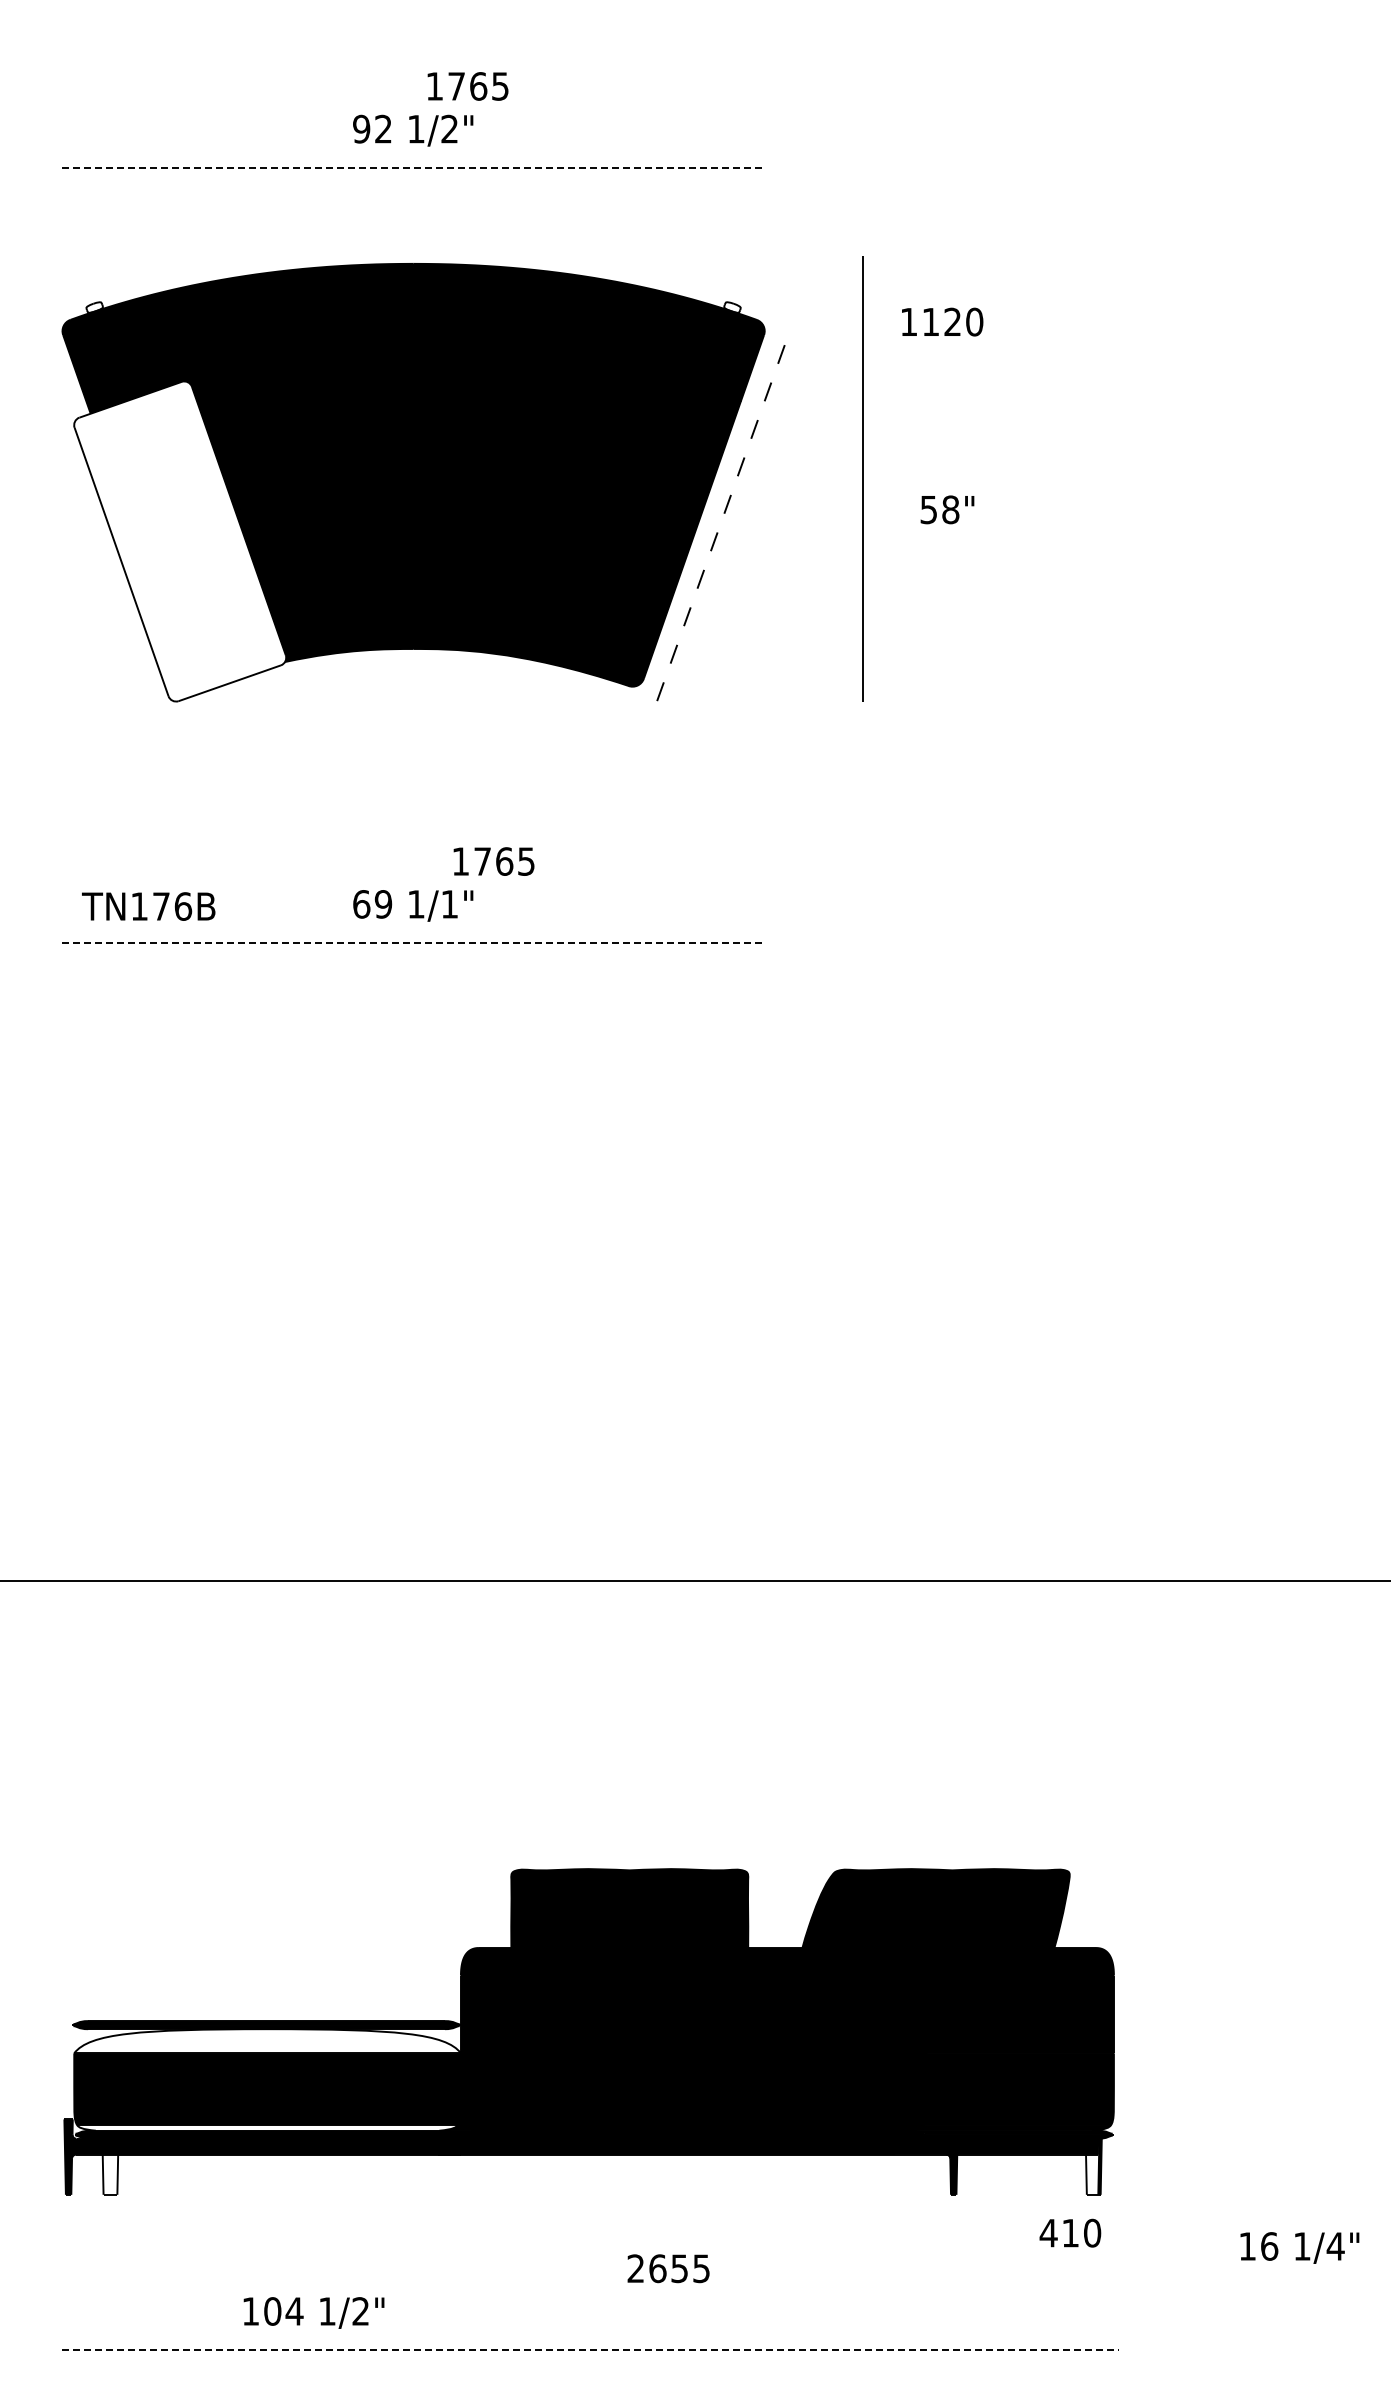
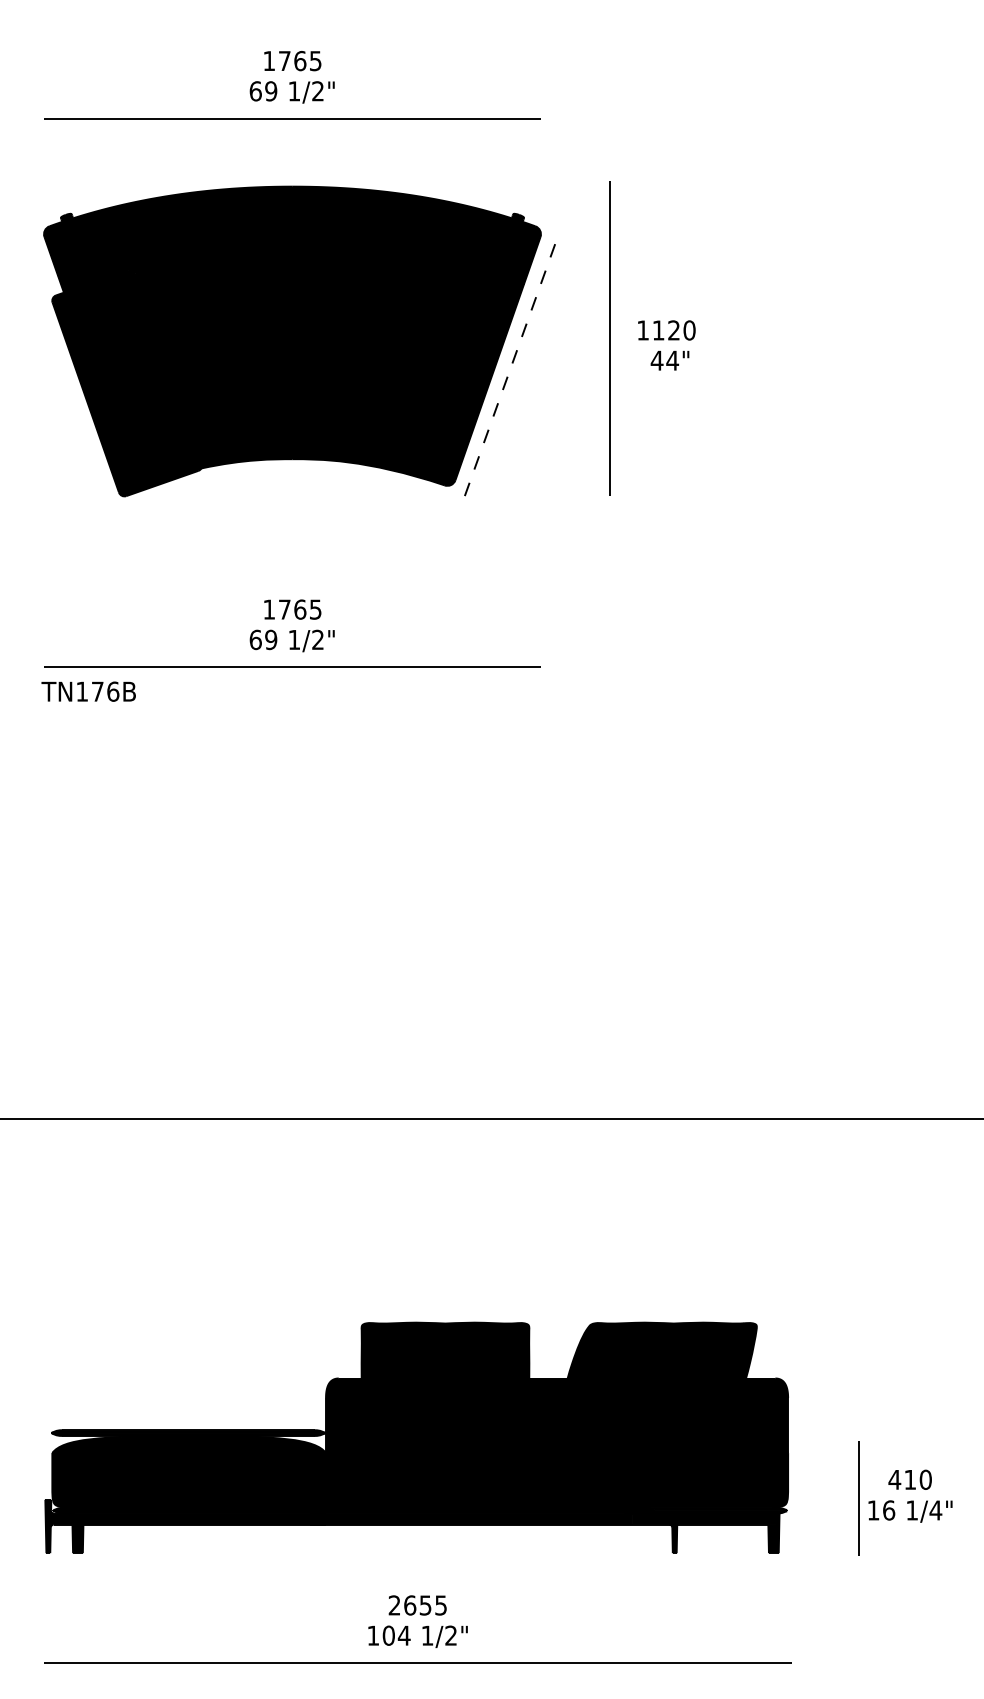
text: (467, 86) -> (292, 61), moved
text: (372, 128) -> (263, 90), 92 -> 69
line: (414, 167) -> (293, 118), dashed -> solid
fill: (94, 307) -> (66, 217), added
fill: (732, 307) -> (518, 217), added
text: (942, 321) -> (666, 330), moved
text: (939, 509) -> (664, 360), 58" -> 44"
fill: (180, 541) -> (127, 383), added
text: (493, 861) -> (292, 609), moved
text: (449, 904) -> (317, 640), 1/1" -> 1/2"
text: (148, 906) -> (88, 691), moved
line: (414, 943) -> (293, 667), dashed -> solid
fill: (267, 2041) -> (189, 1444), added
line: (1212, 2117) -> (857, 1498), added
fill: (267, 2127) -> (189, 1505), added
fill: (1092, 2166) -> (772, 1533), added
fill: (110, 2174) -> (77, 1538), added
text: (1070, 2232) -> (910, 1479), moved
text: (1299, 2247) -> (910, 1511), moved
text: (668, 2268) -> (417, 1605), moved
text: (313, 2312) -> (417, 1636), moved
line: (591, 2350) -> (418, 1663), dashed -> solid

